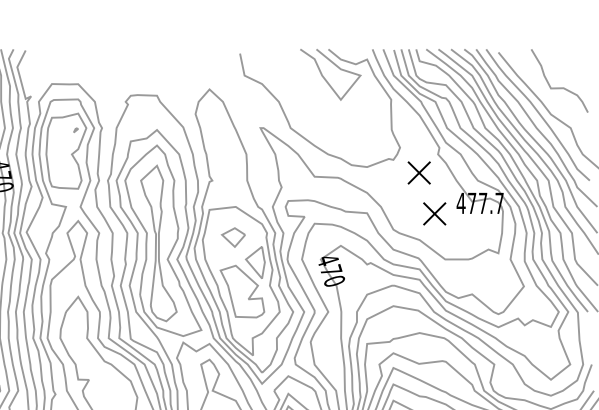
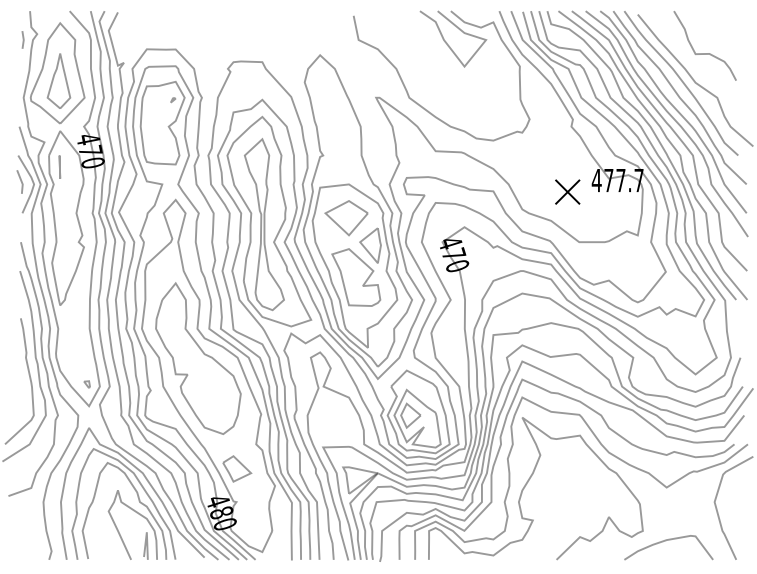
part: (419, 172) -> (550, 146), removed
part: (233, 237) -> (346, 217), size x1.67

